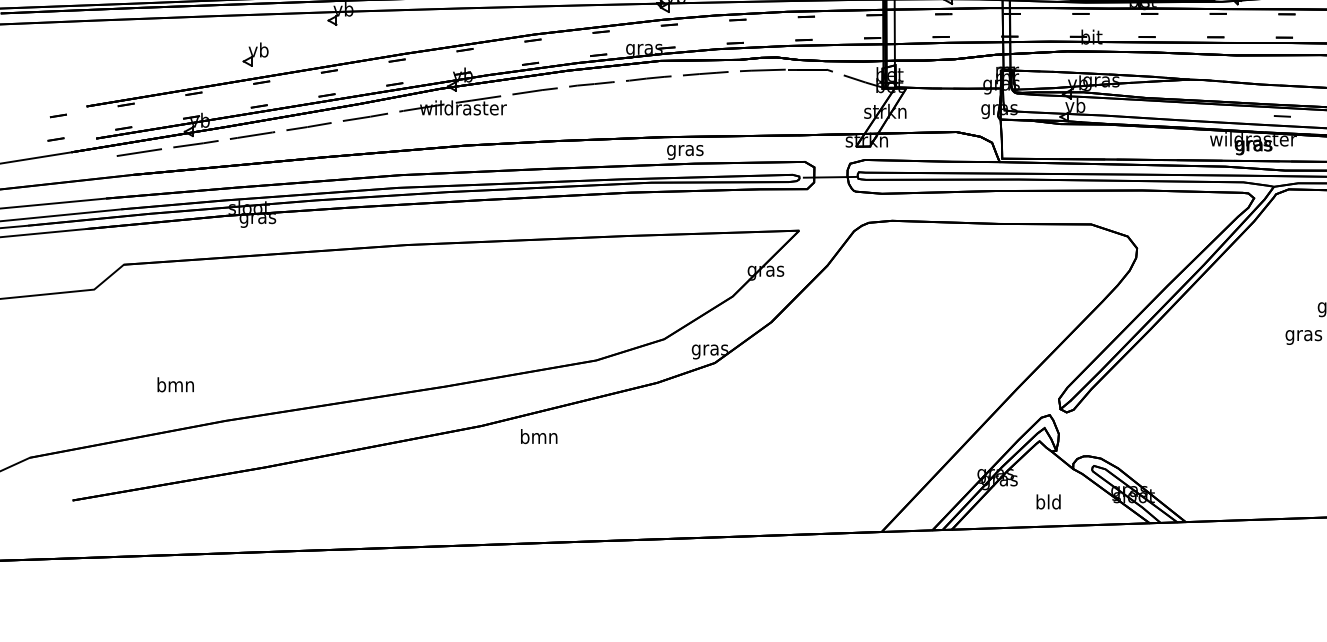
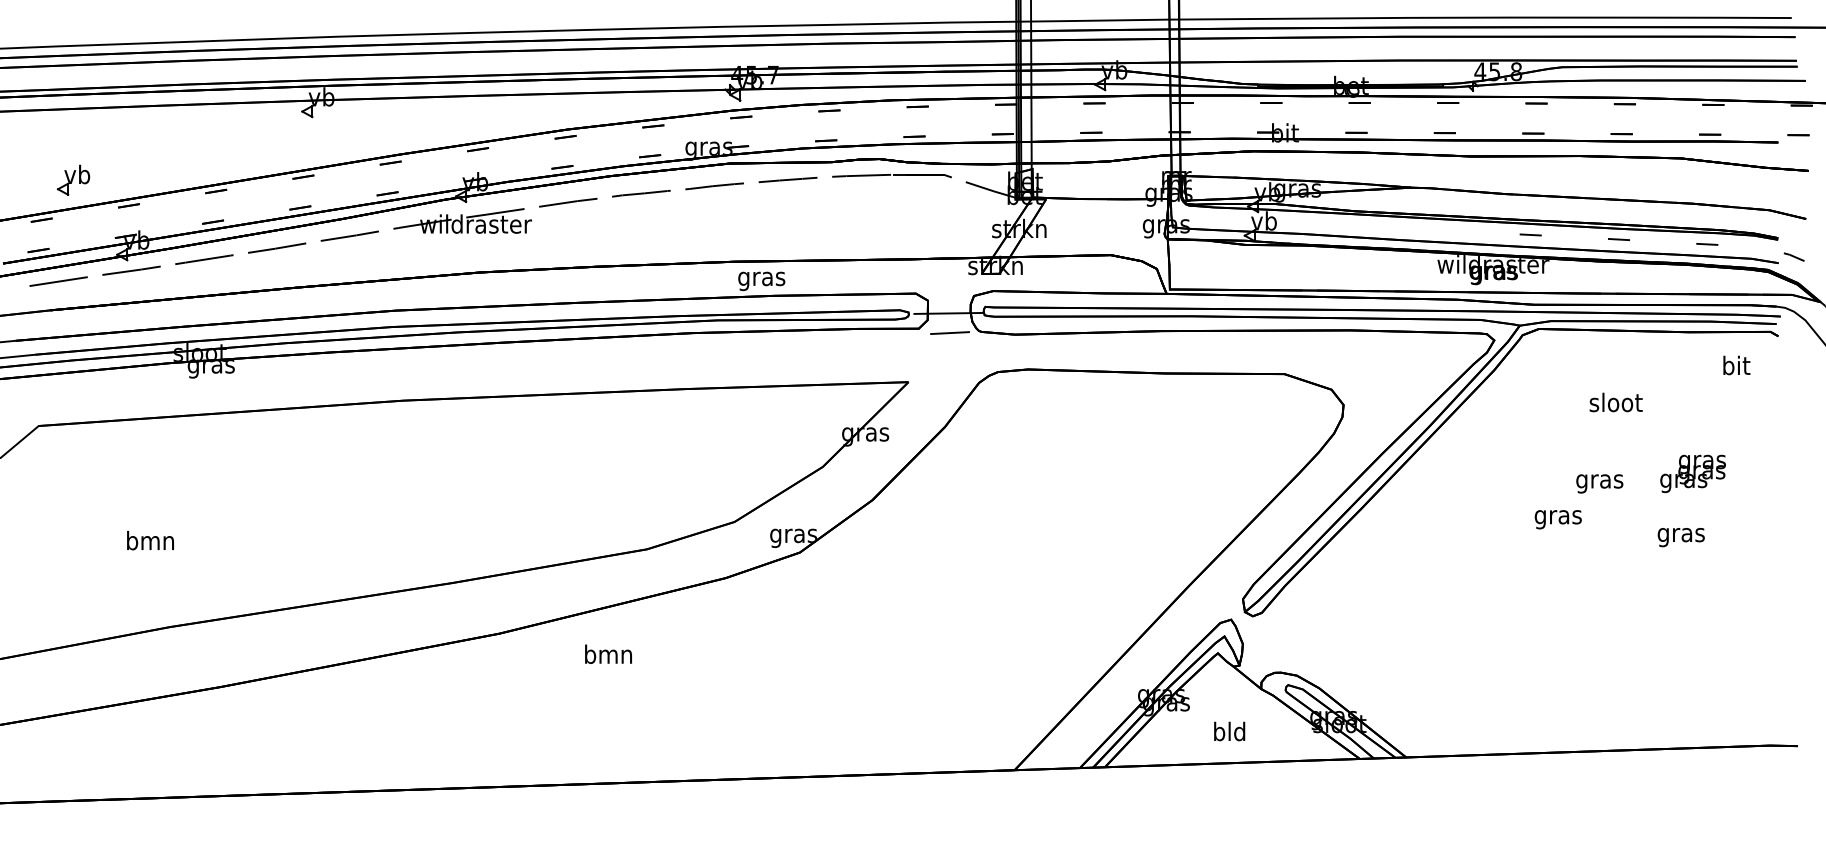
part: (255, 53) -> (73, 179), moved
line: (831, 192) -> (950, 333), added
text: (175, 384) -> (150, 540), moved
text: (539, 435) -> (608, 653), moved

